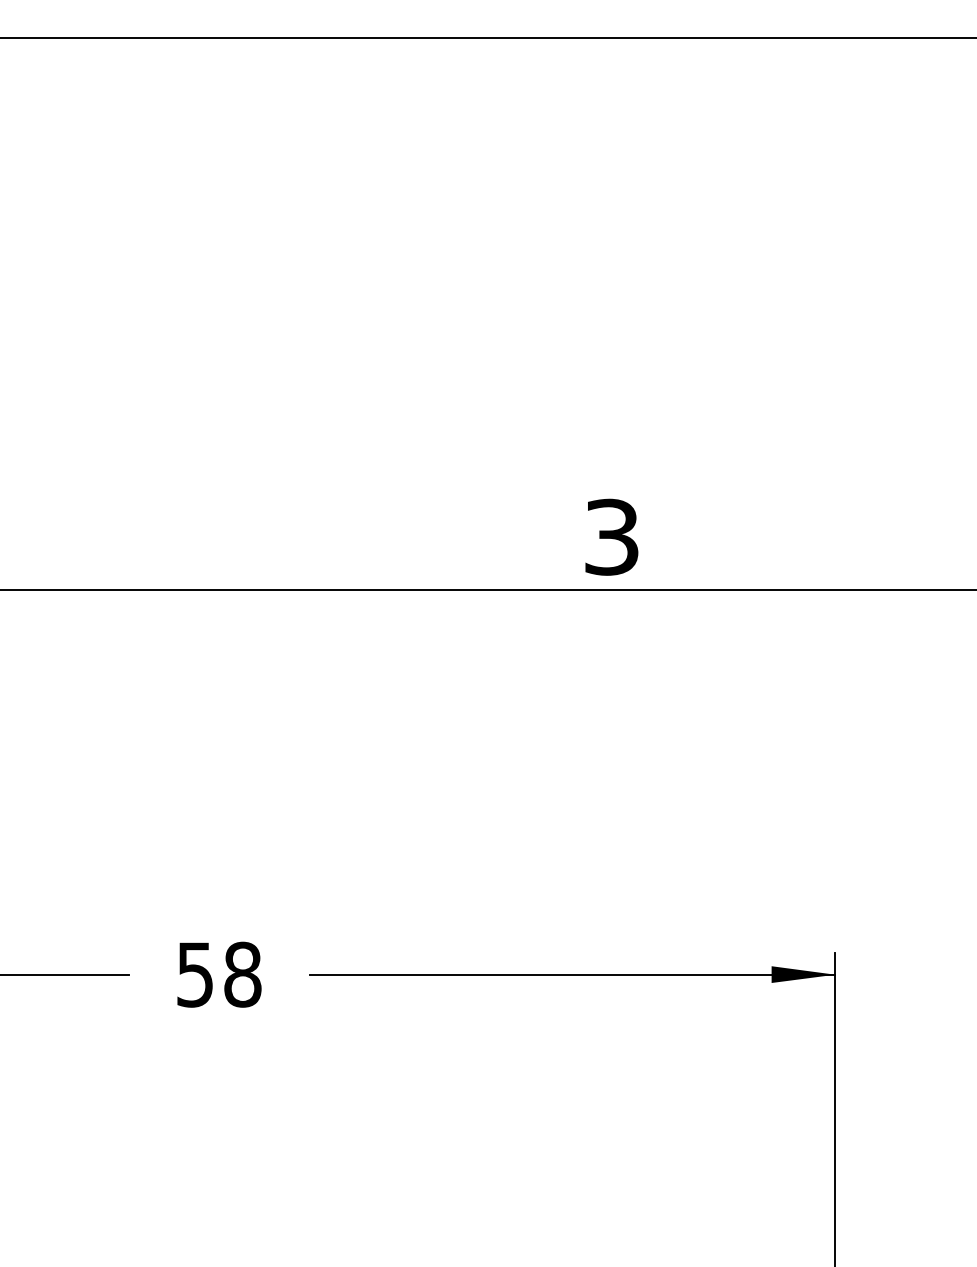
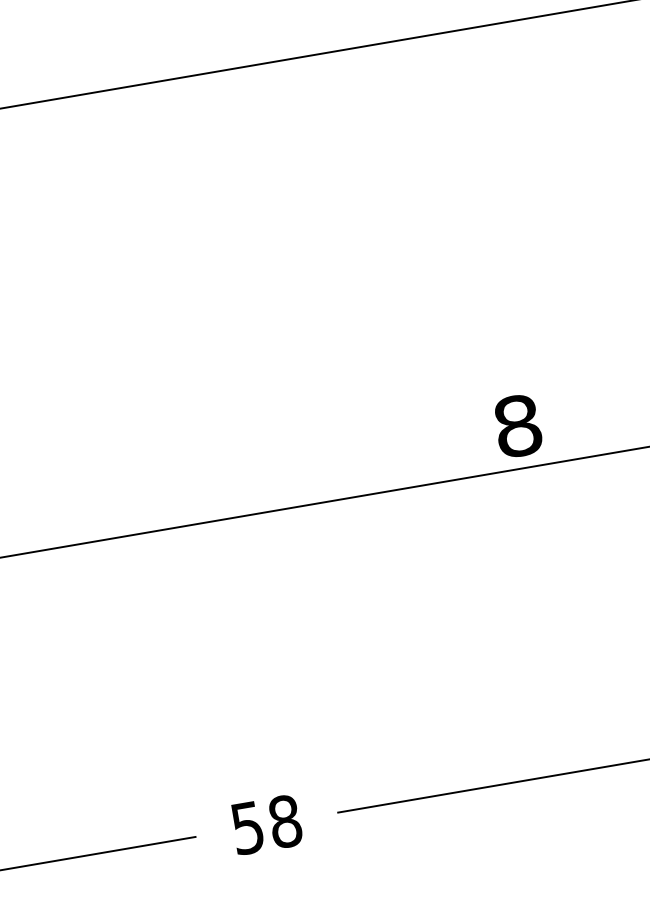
text: (611, 536) -> (517, 425), 3 -> 8

